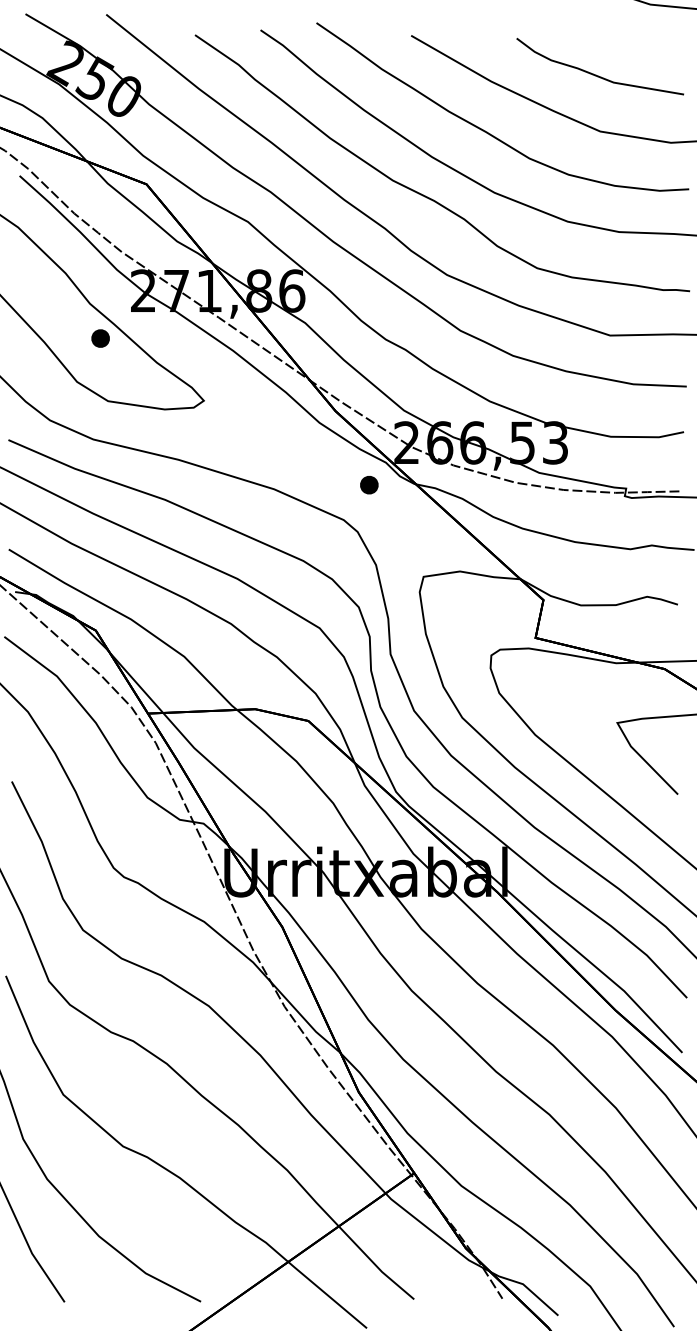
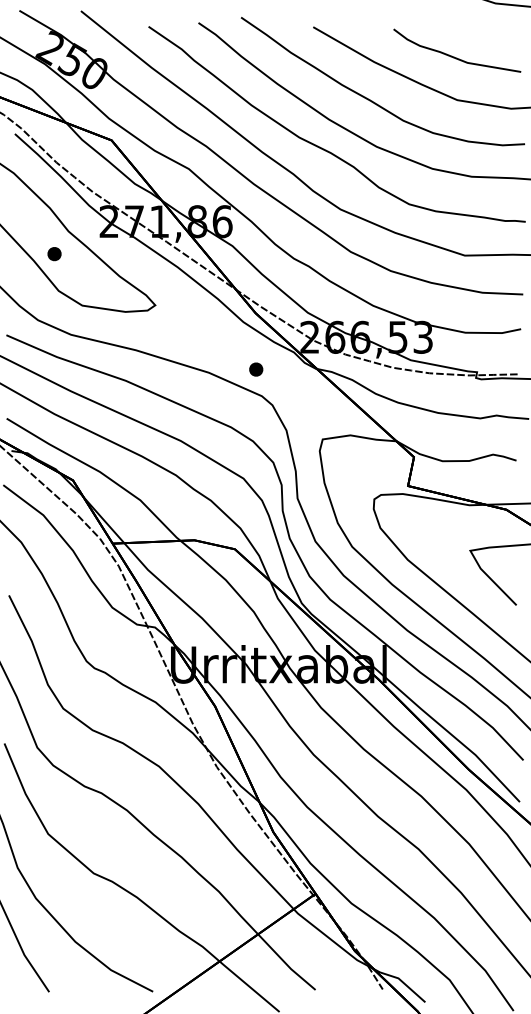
part: (100, 338) -> (54, 254), moved
part: (369, 485) -> (256, 369), moved

